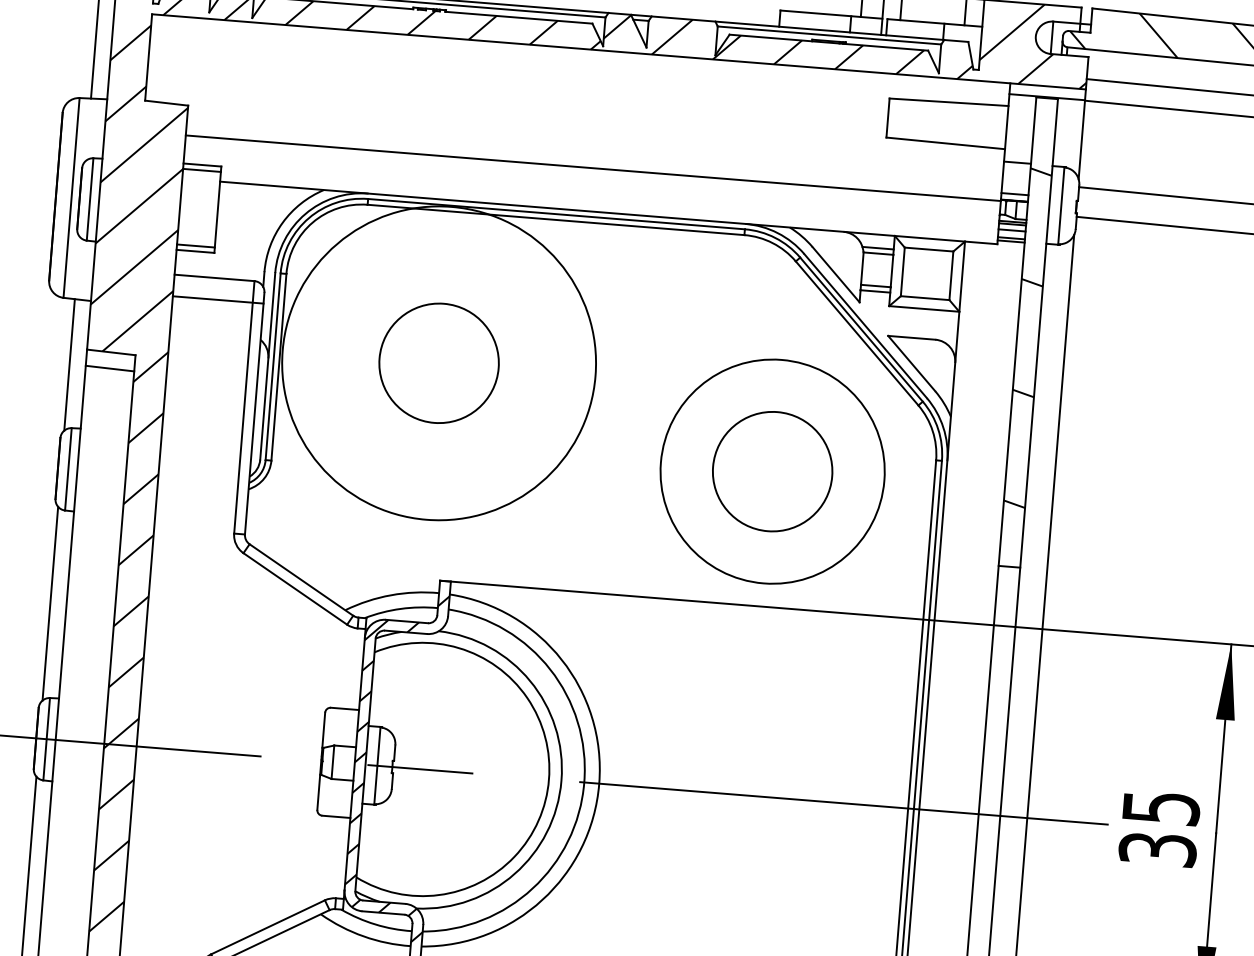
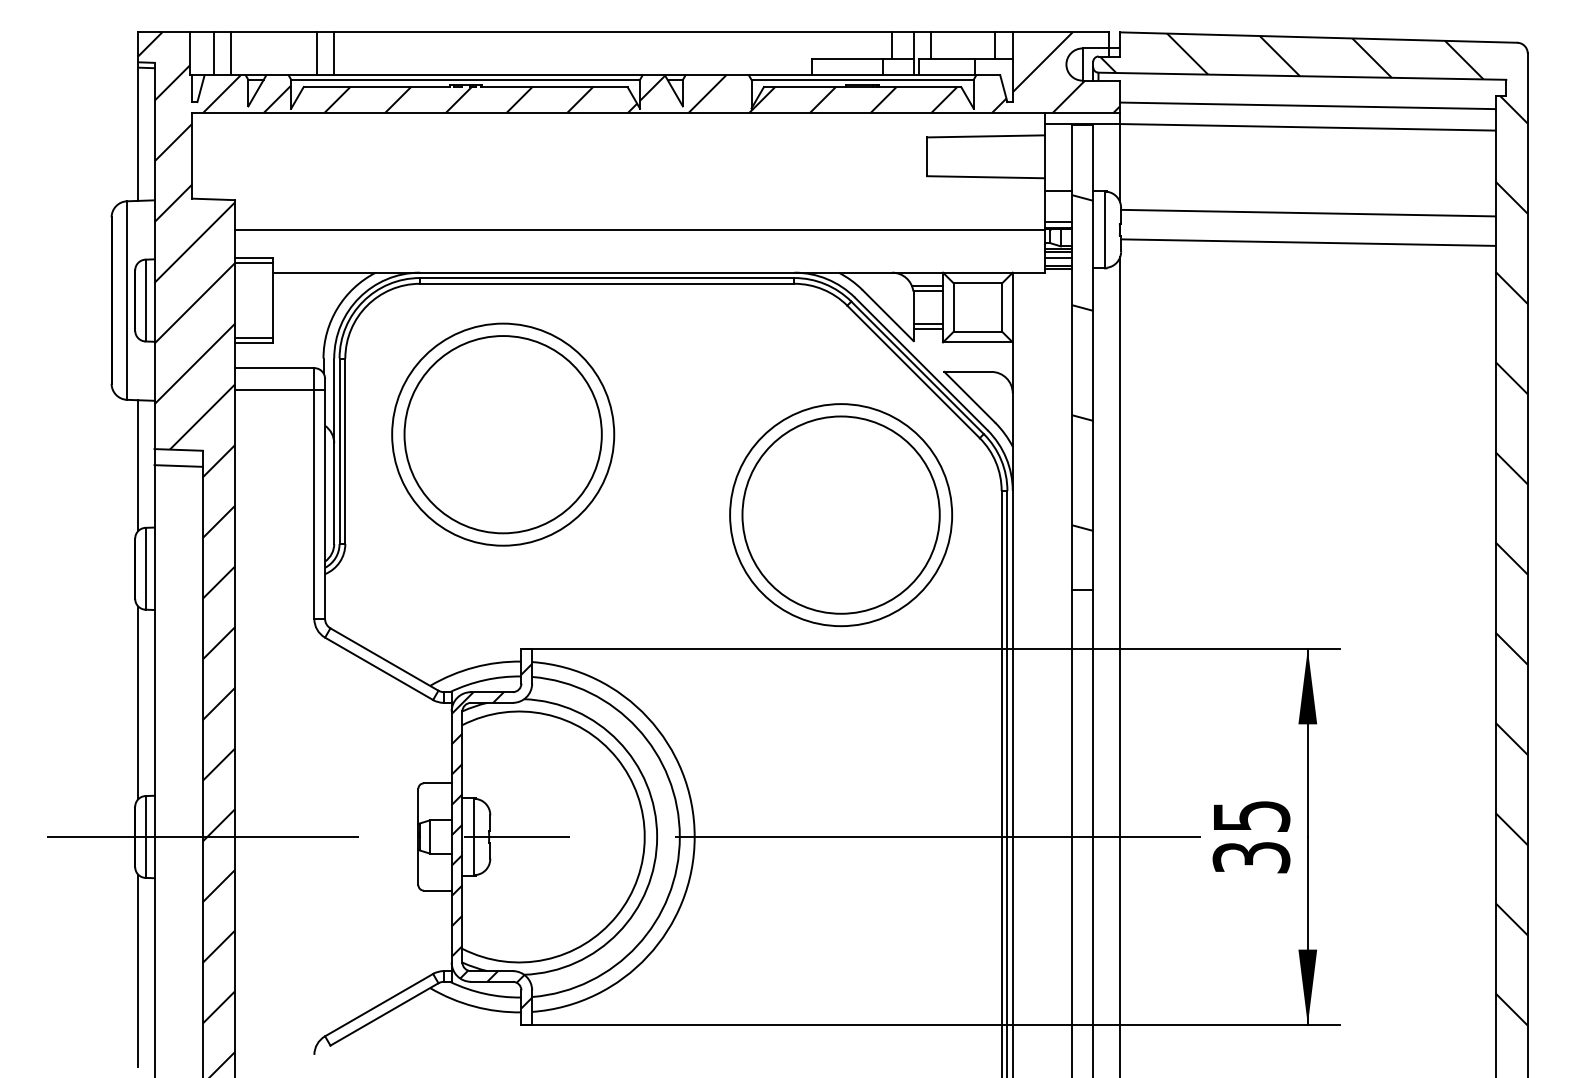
circle: (438, 363) -> (502, 434), size x1.67
circle: (439, 363) -> (503, 434), size x0.71
circle: (772, 470) -> (840, 514), size x1.67

